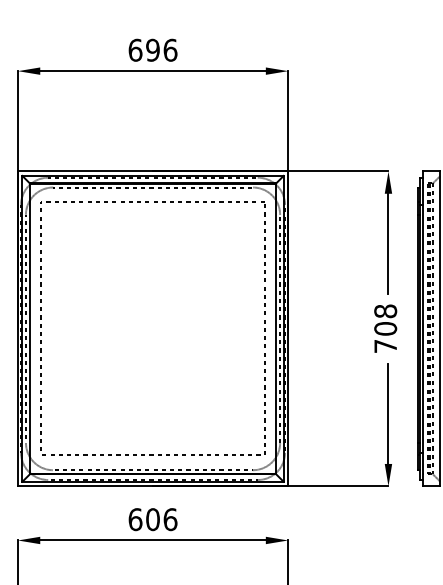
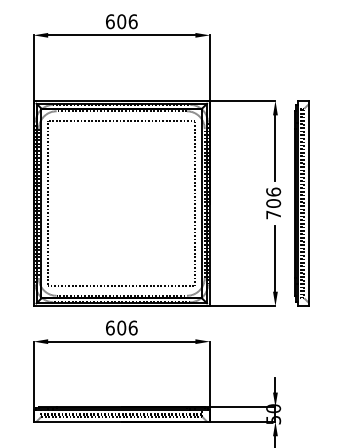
text: (152, 49) -> (121, 21), 696 -> 606
text: (385, 310) -> (273, 191), 708 -> 706

